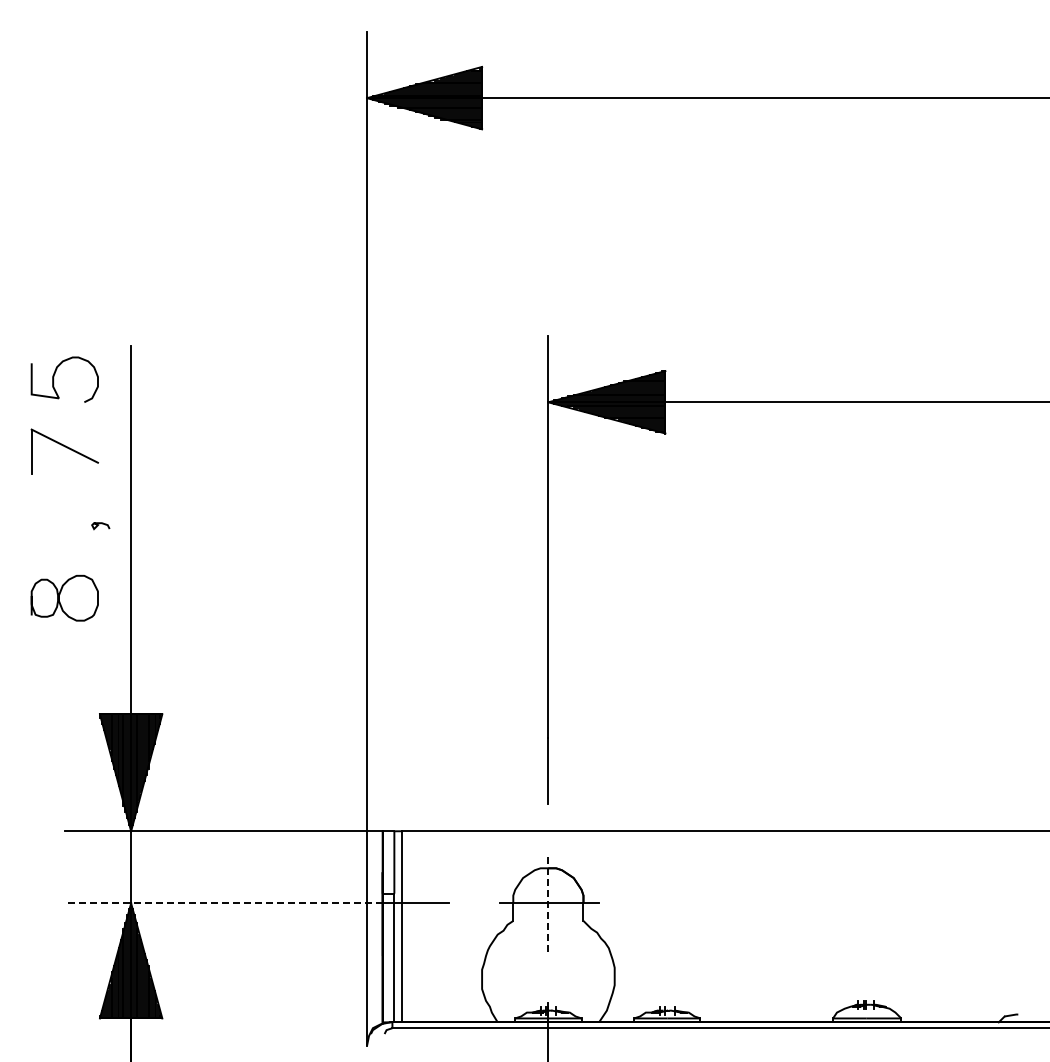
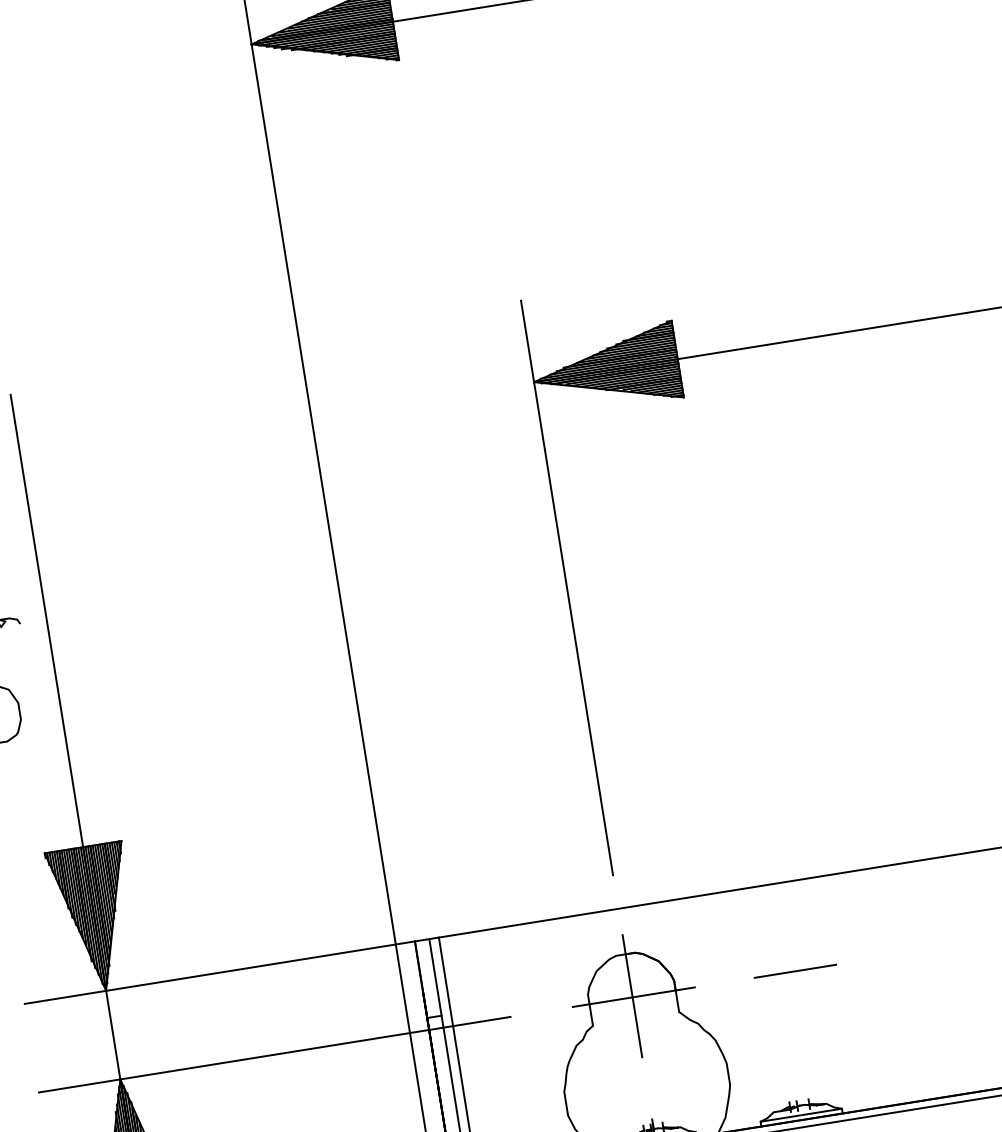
line: (548, 902) -> (632, 996), dashed -> solid
line: (223, 903) -> (233, 1061), dashed -> solid
line: (680, 903) -> (794, 971), added

